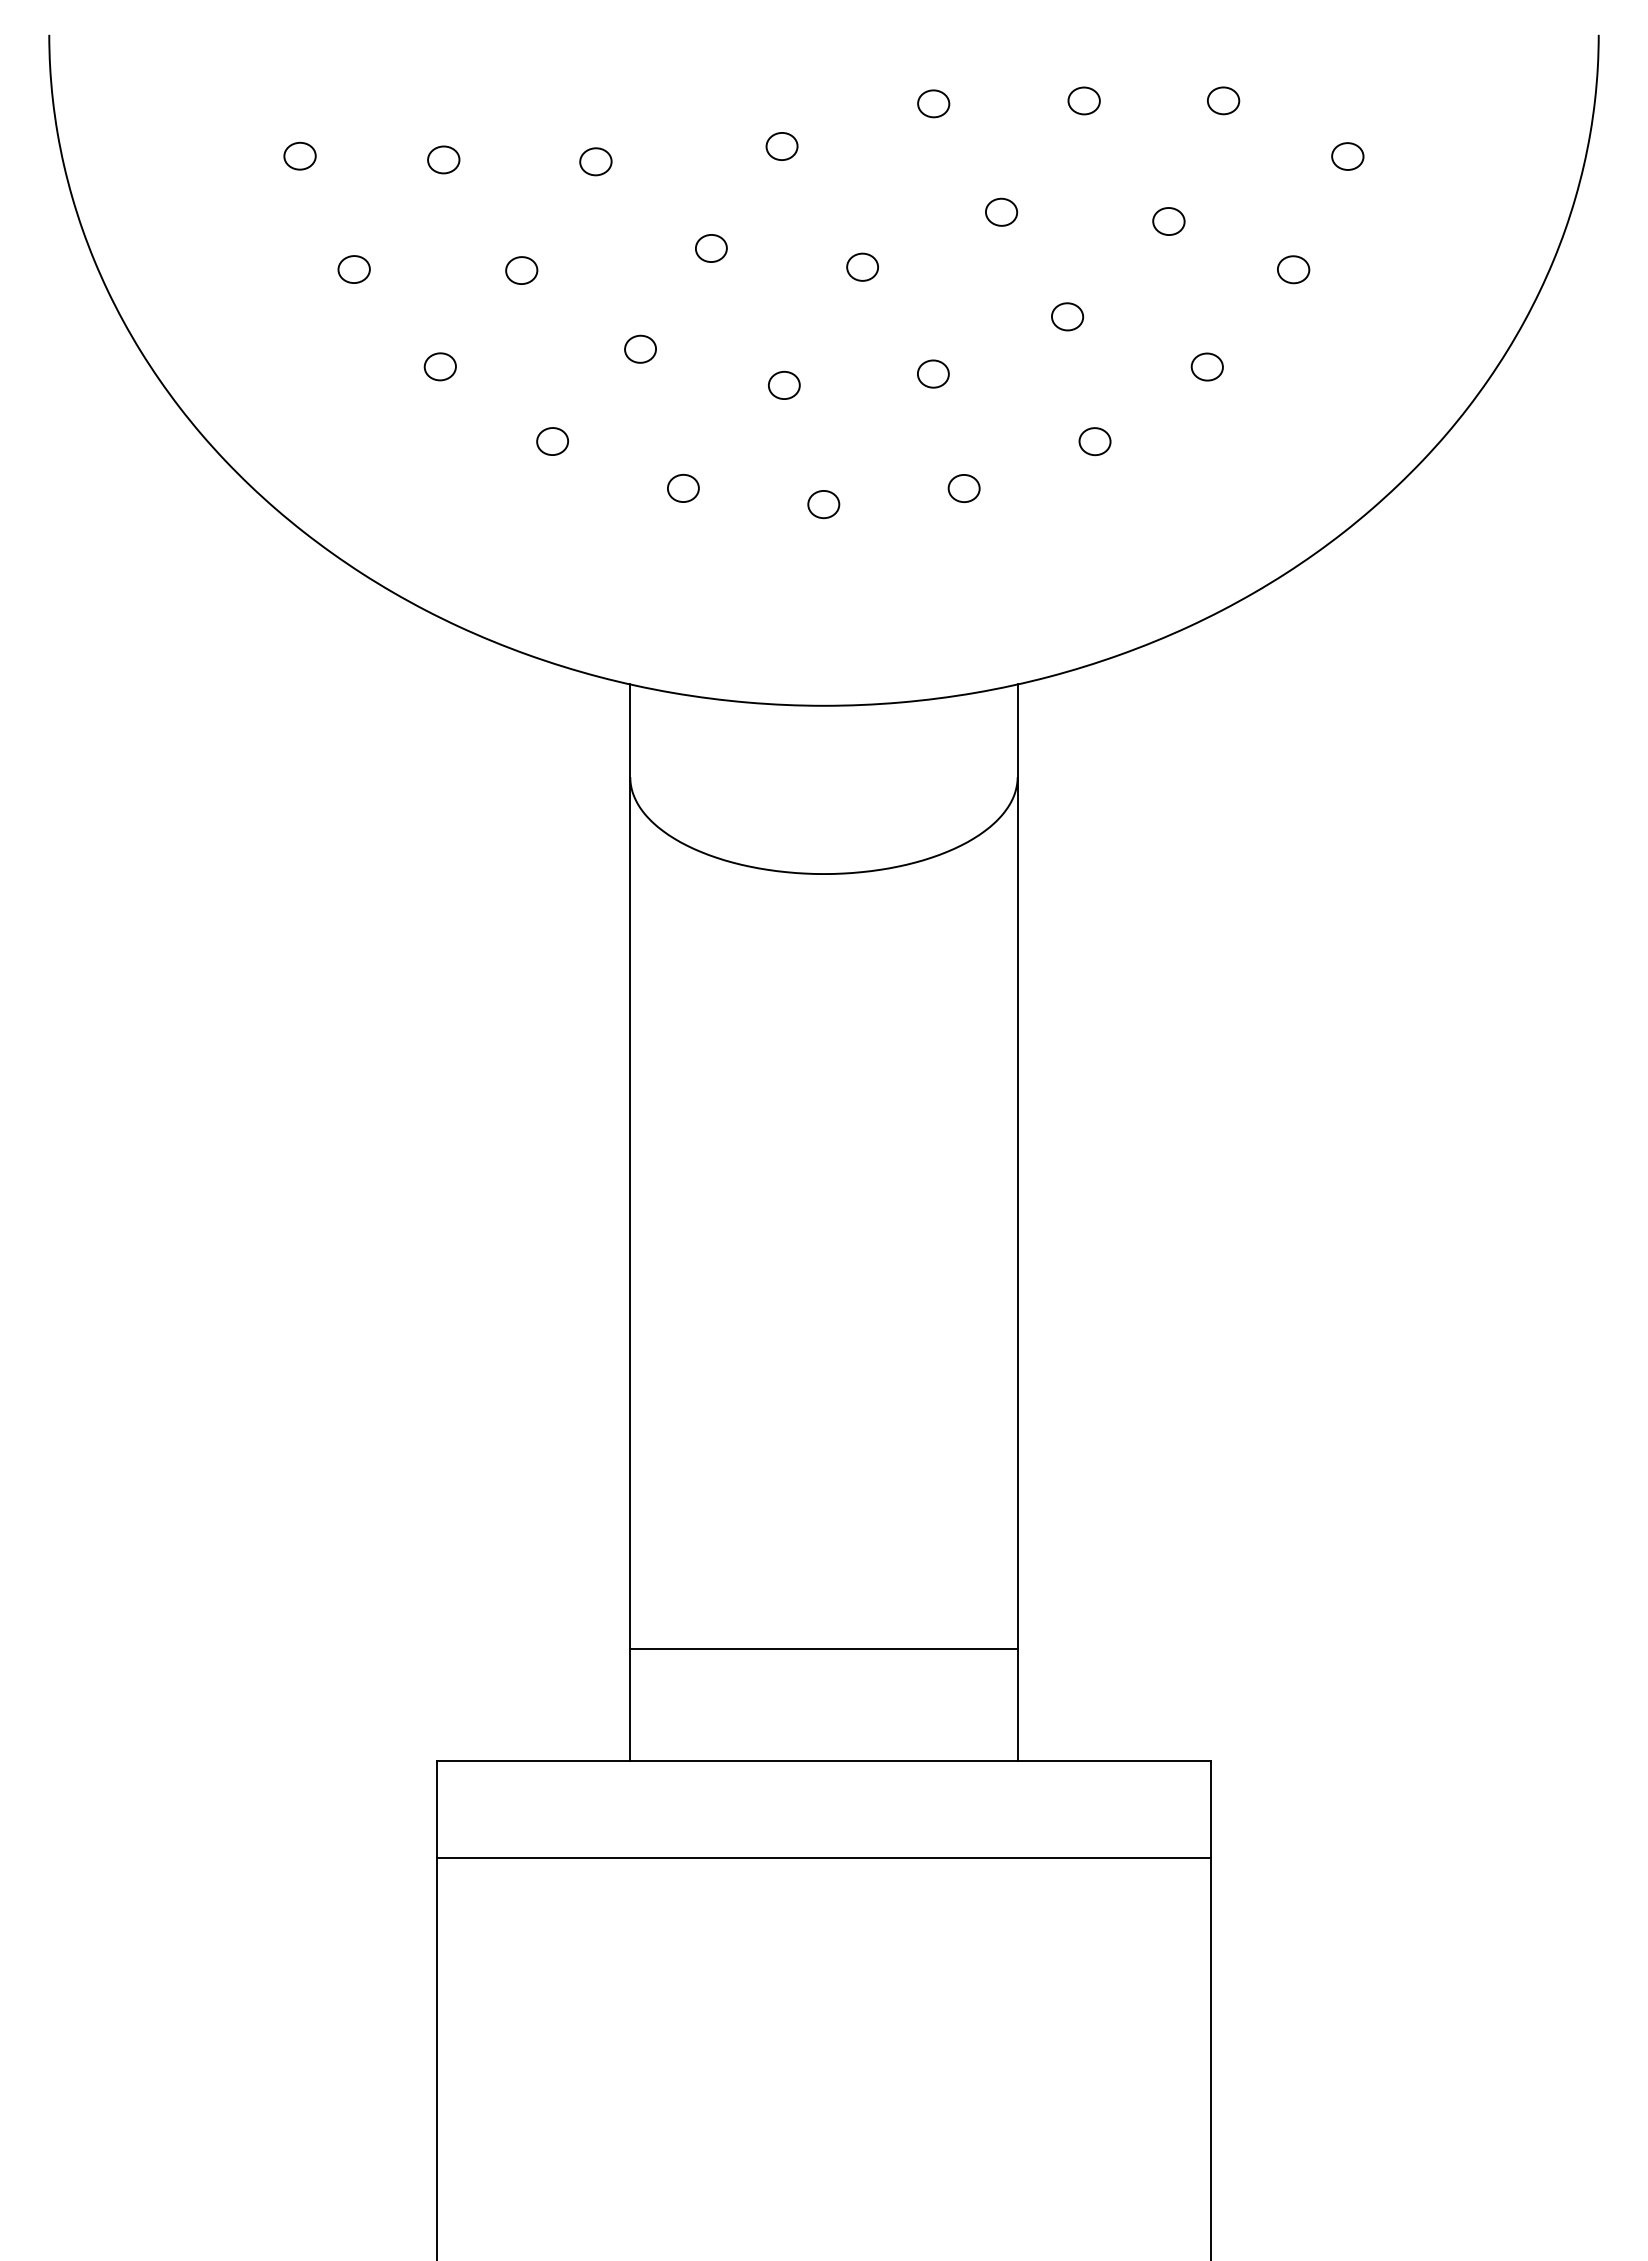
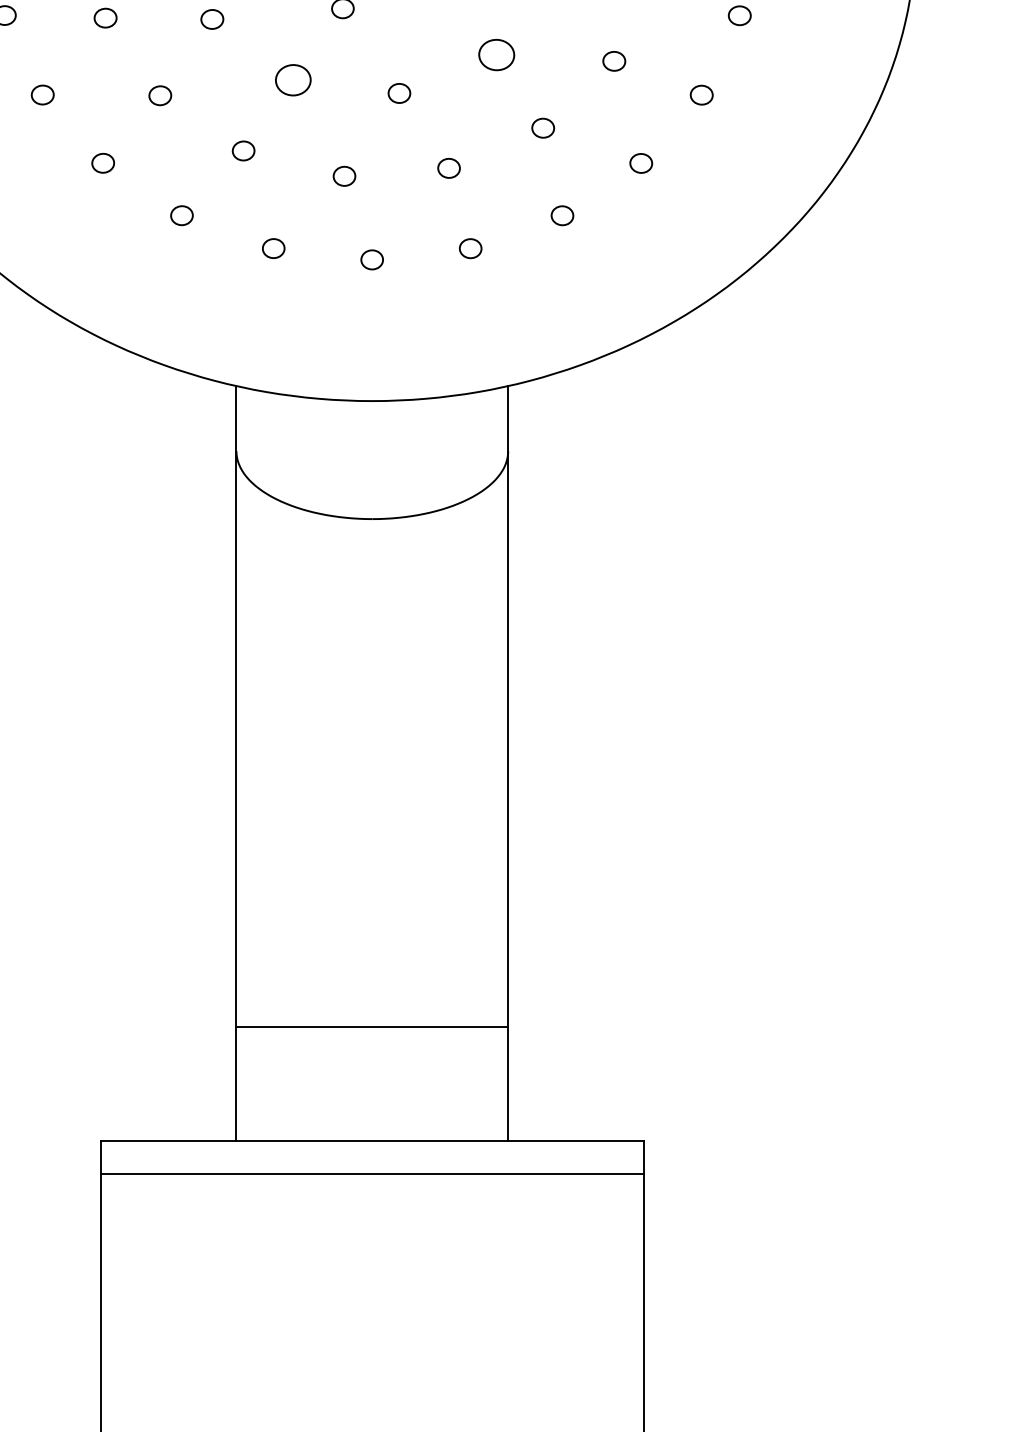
part: (1001, 211) -> (496, 54), size x1.6
part: (711, 248) -> (293, 80), size x1.6
line: (823, 1648) -> (371, 1026), moved
line: (823, 1857) -> (371, 1173), moved

